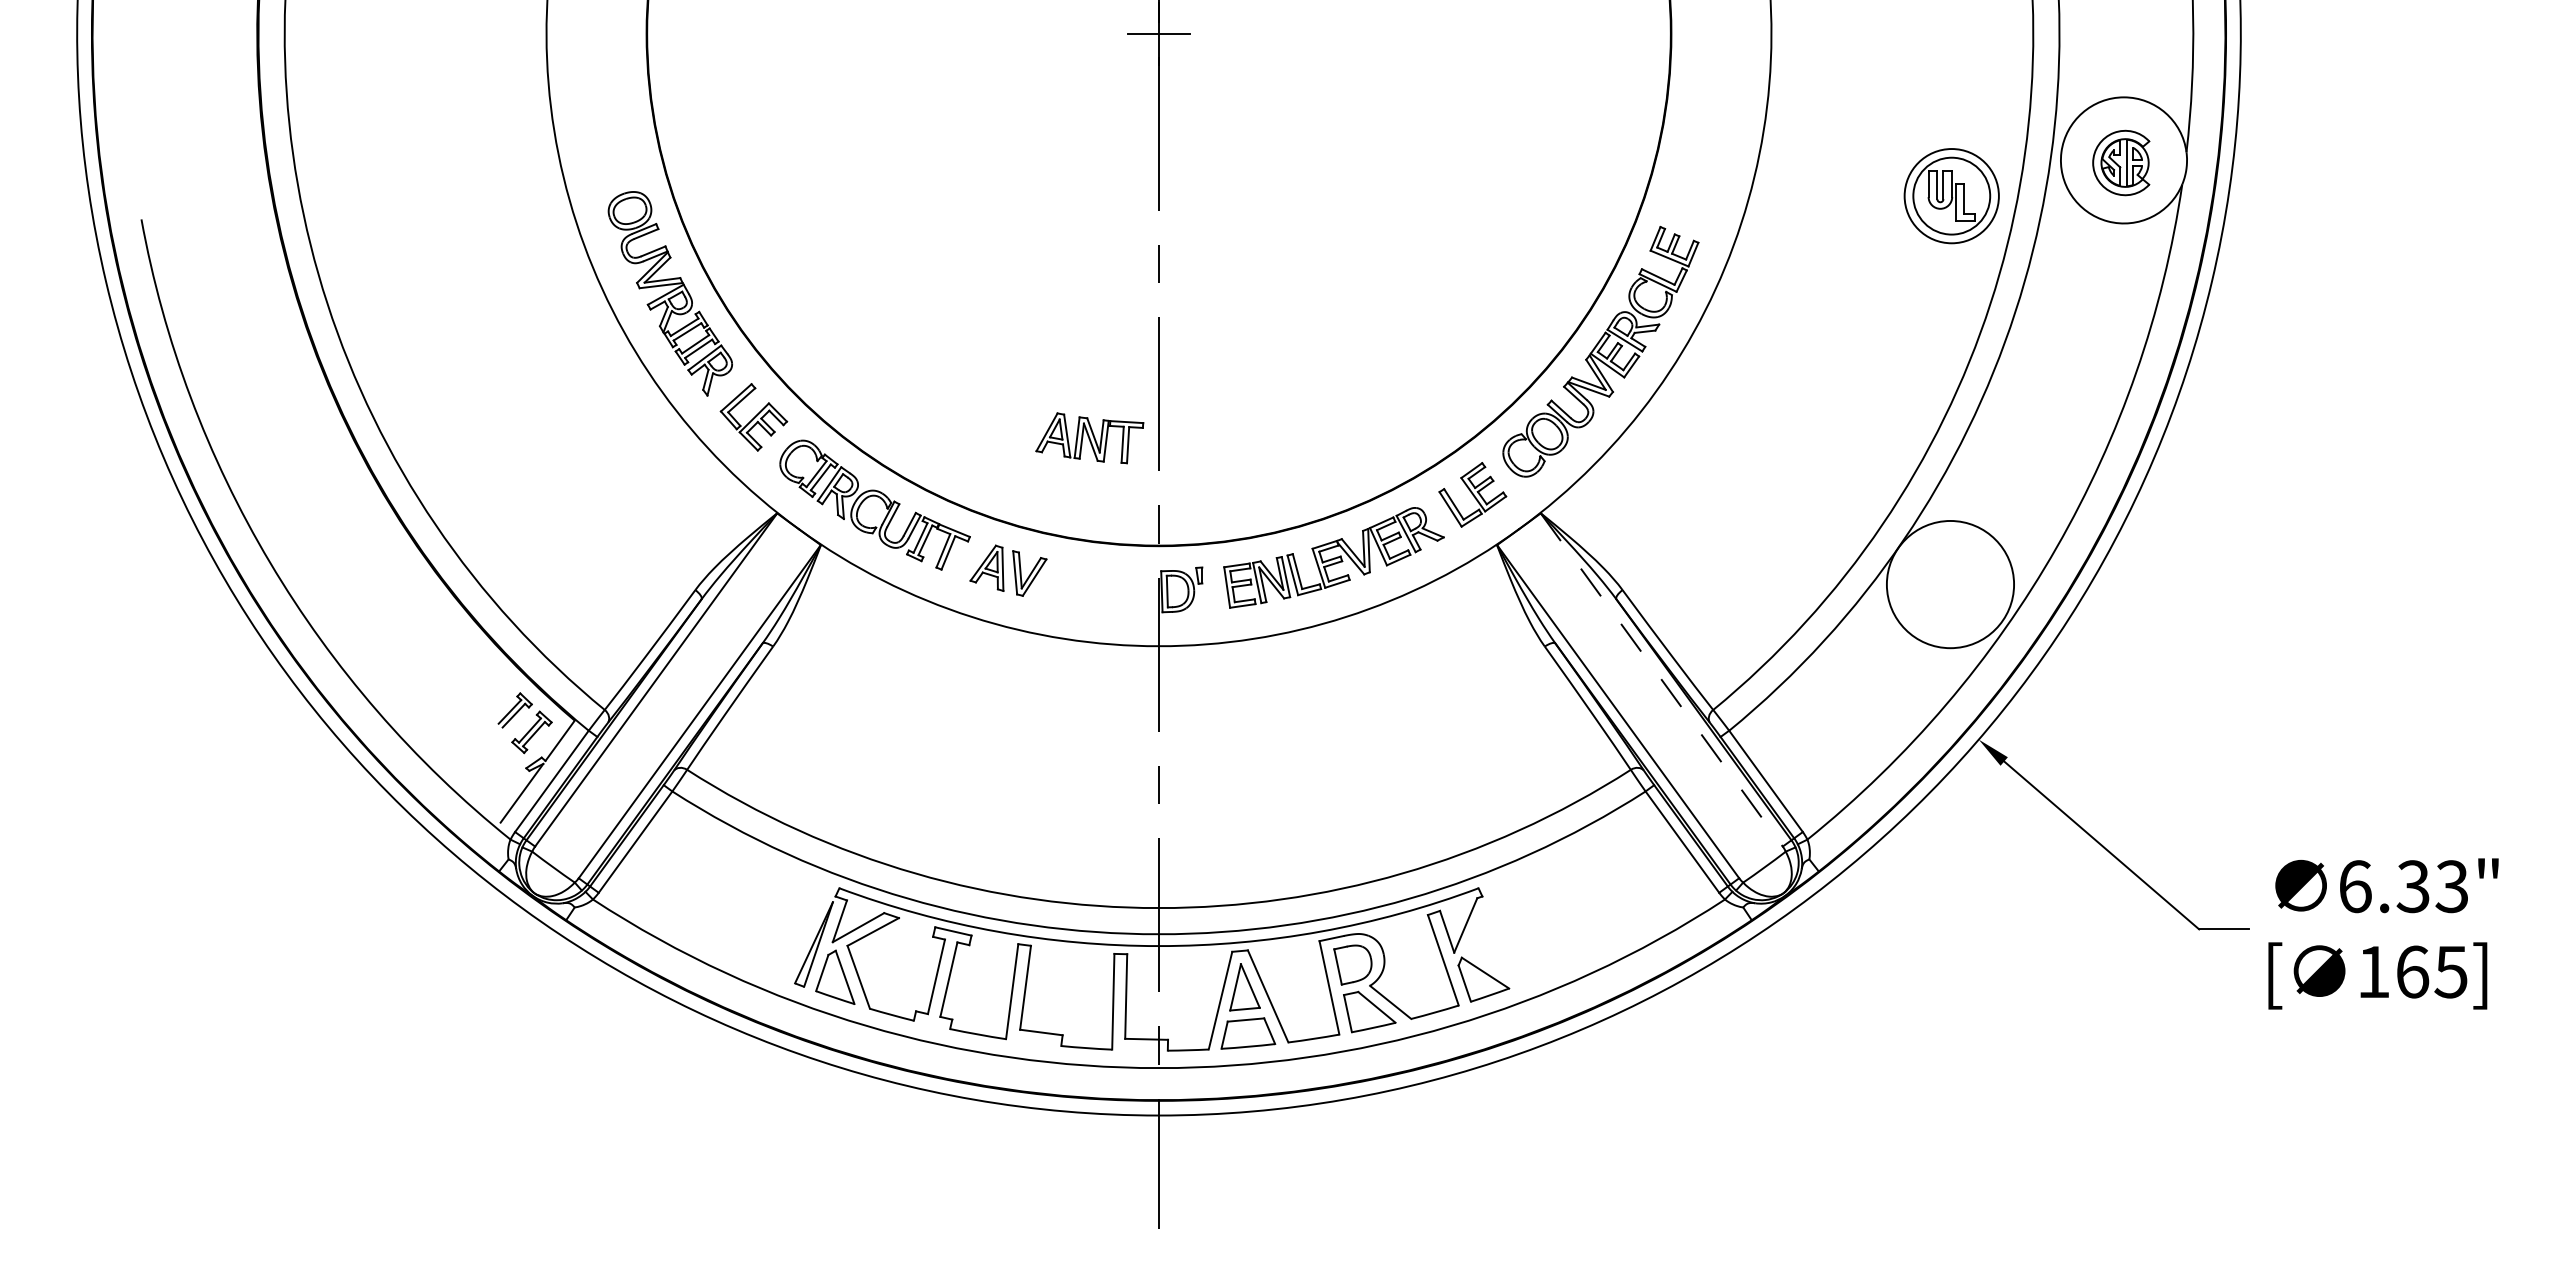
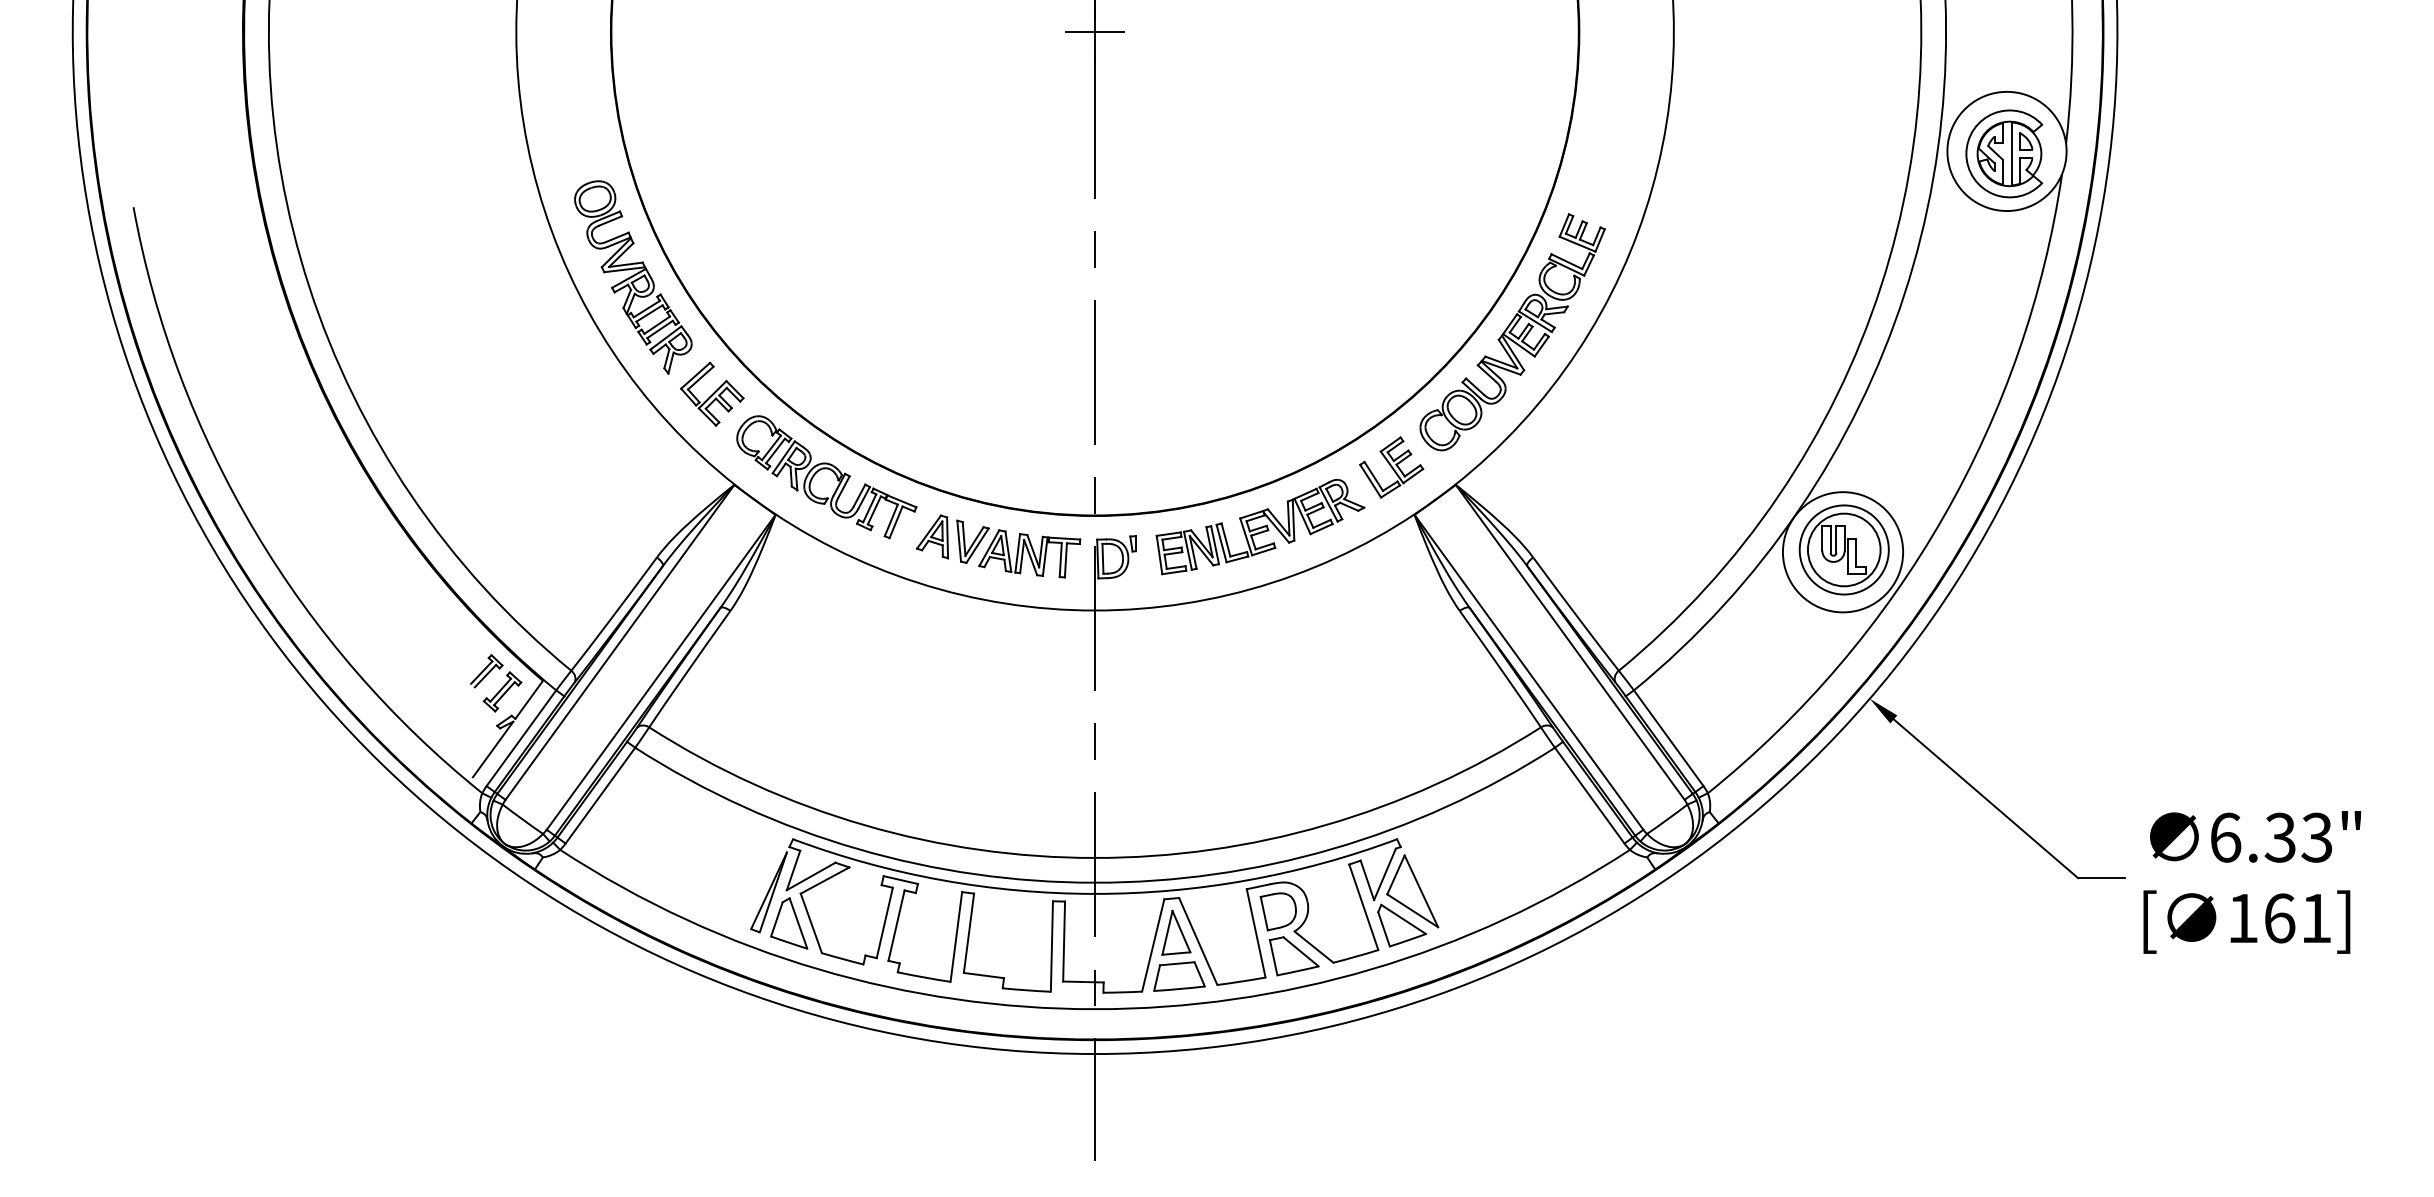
part: (2121, 162) -> (2004, 153), size x1.43
part: (1951, 196) -> (1844, 550), moved
part: (1089, 438) -> (1029, 554), moved
line: (1661, 679) -> (1569, 641), dashed -> solid
part: (1495, 943) -> (1413, 891), added
text: (2450, 972) -> (2315, 918), 165] -> 161]

